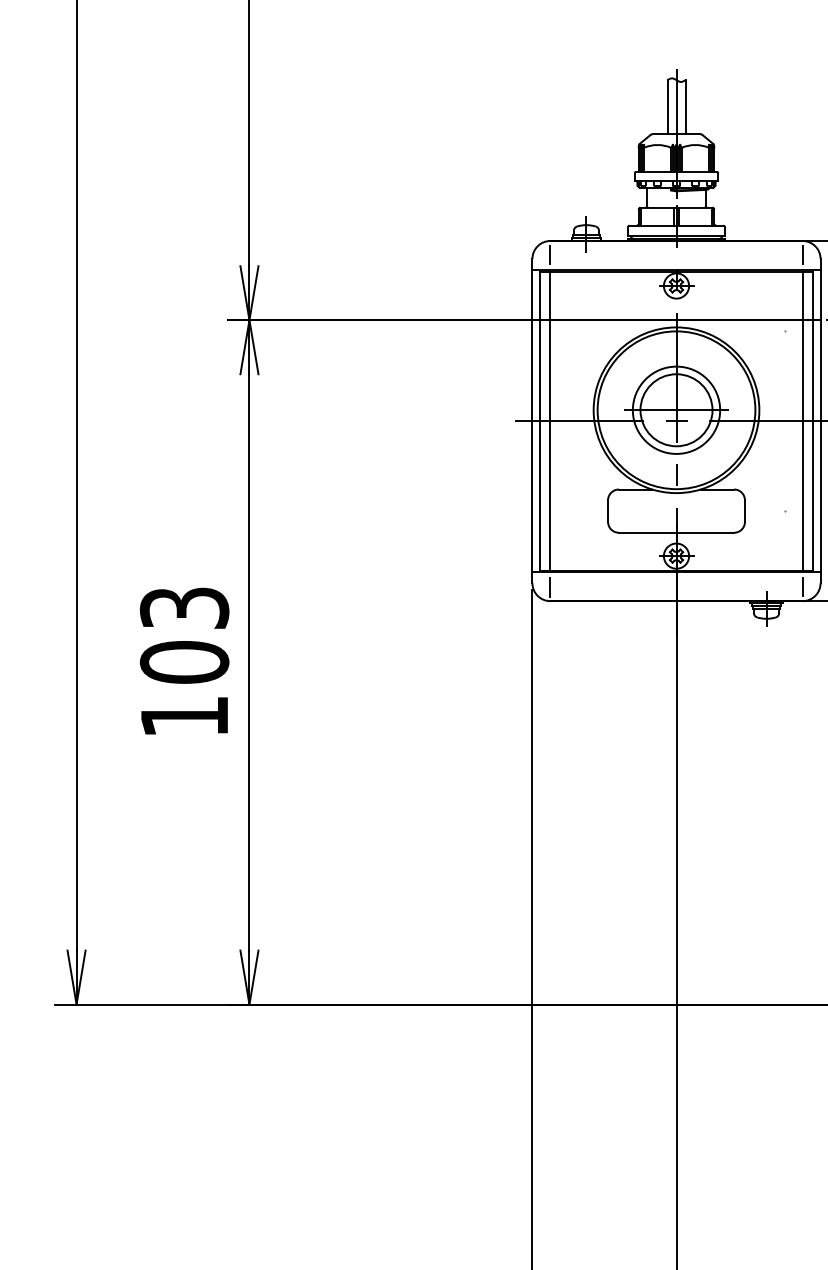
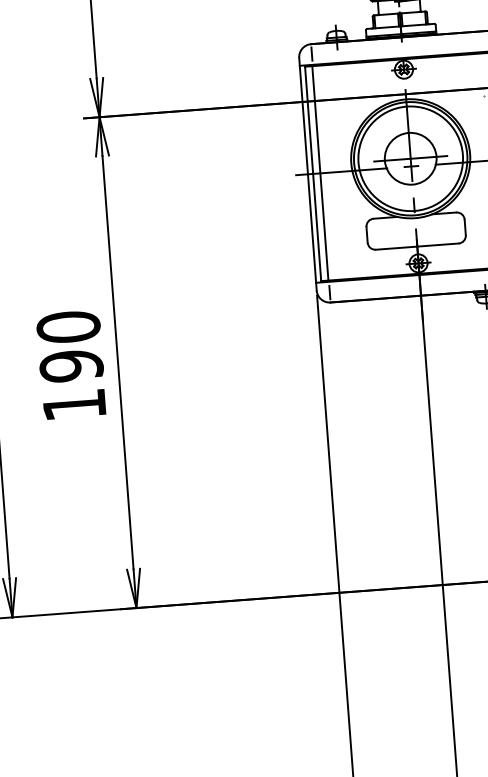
circle: (676, 410) -> (410, 158), size x1.67
text: (184, 635) -> (70, 346), 103 -> 190

